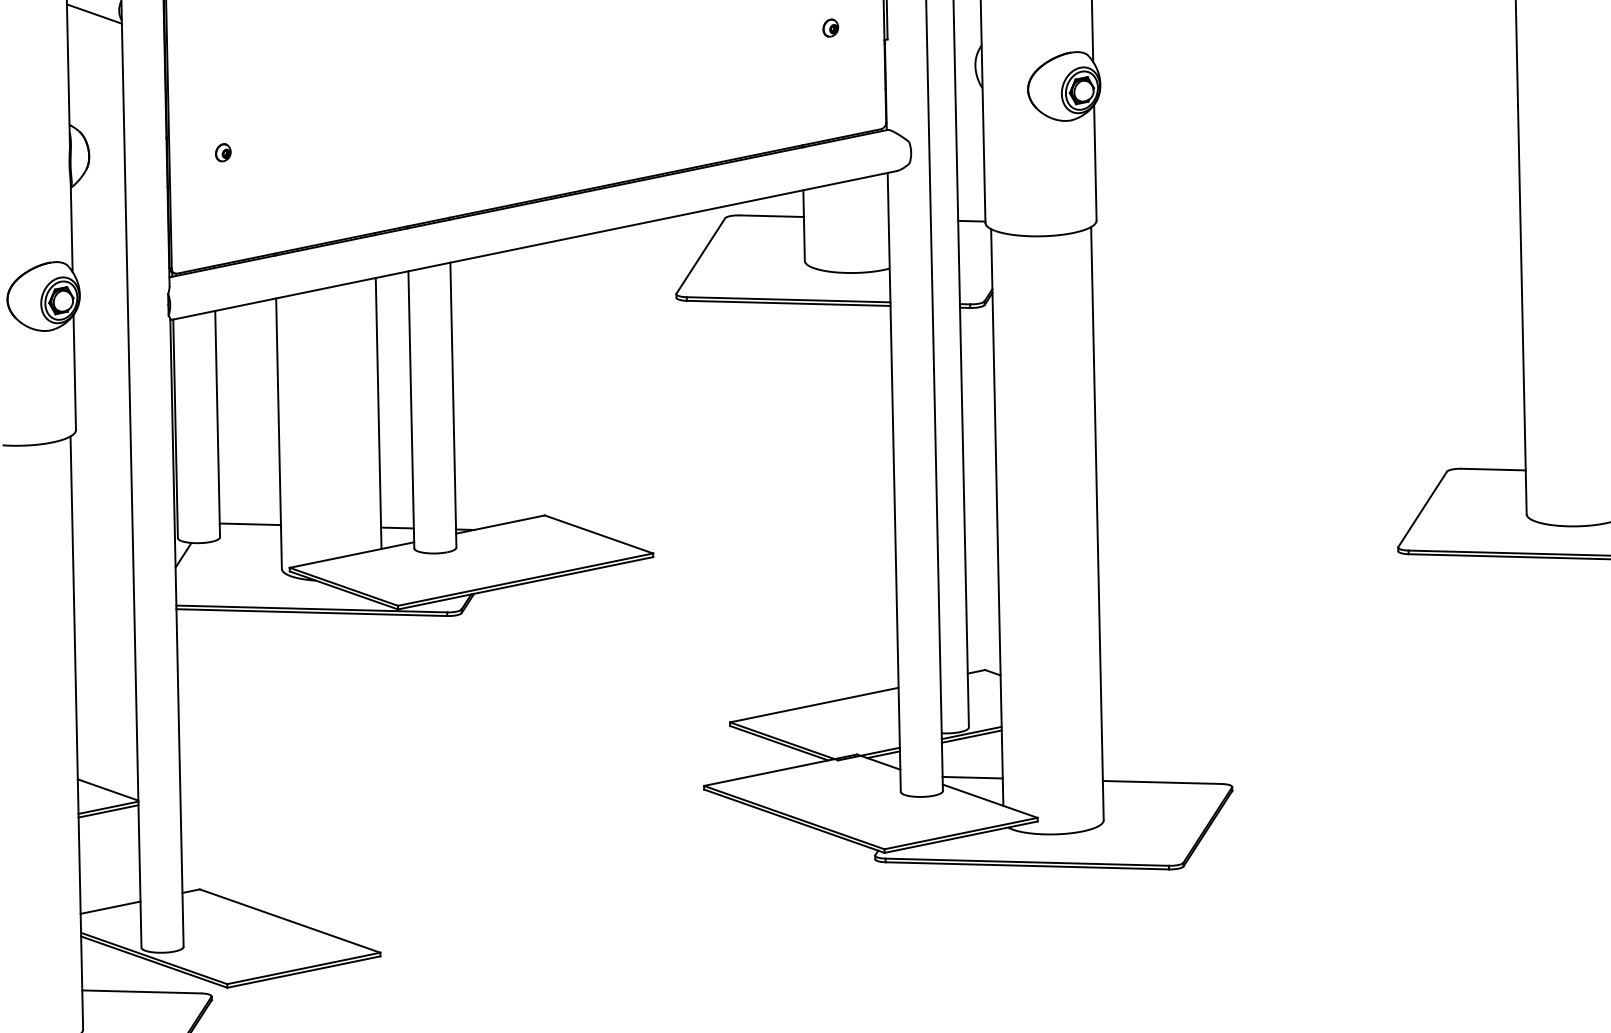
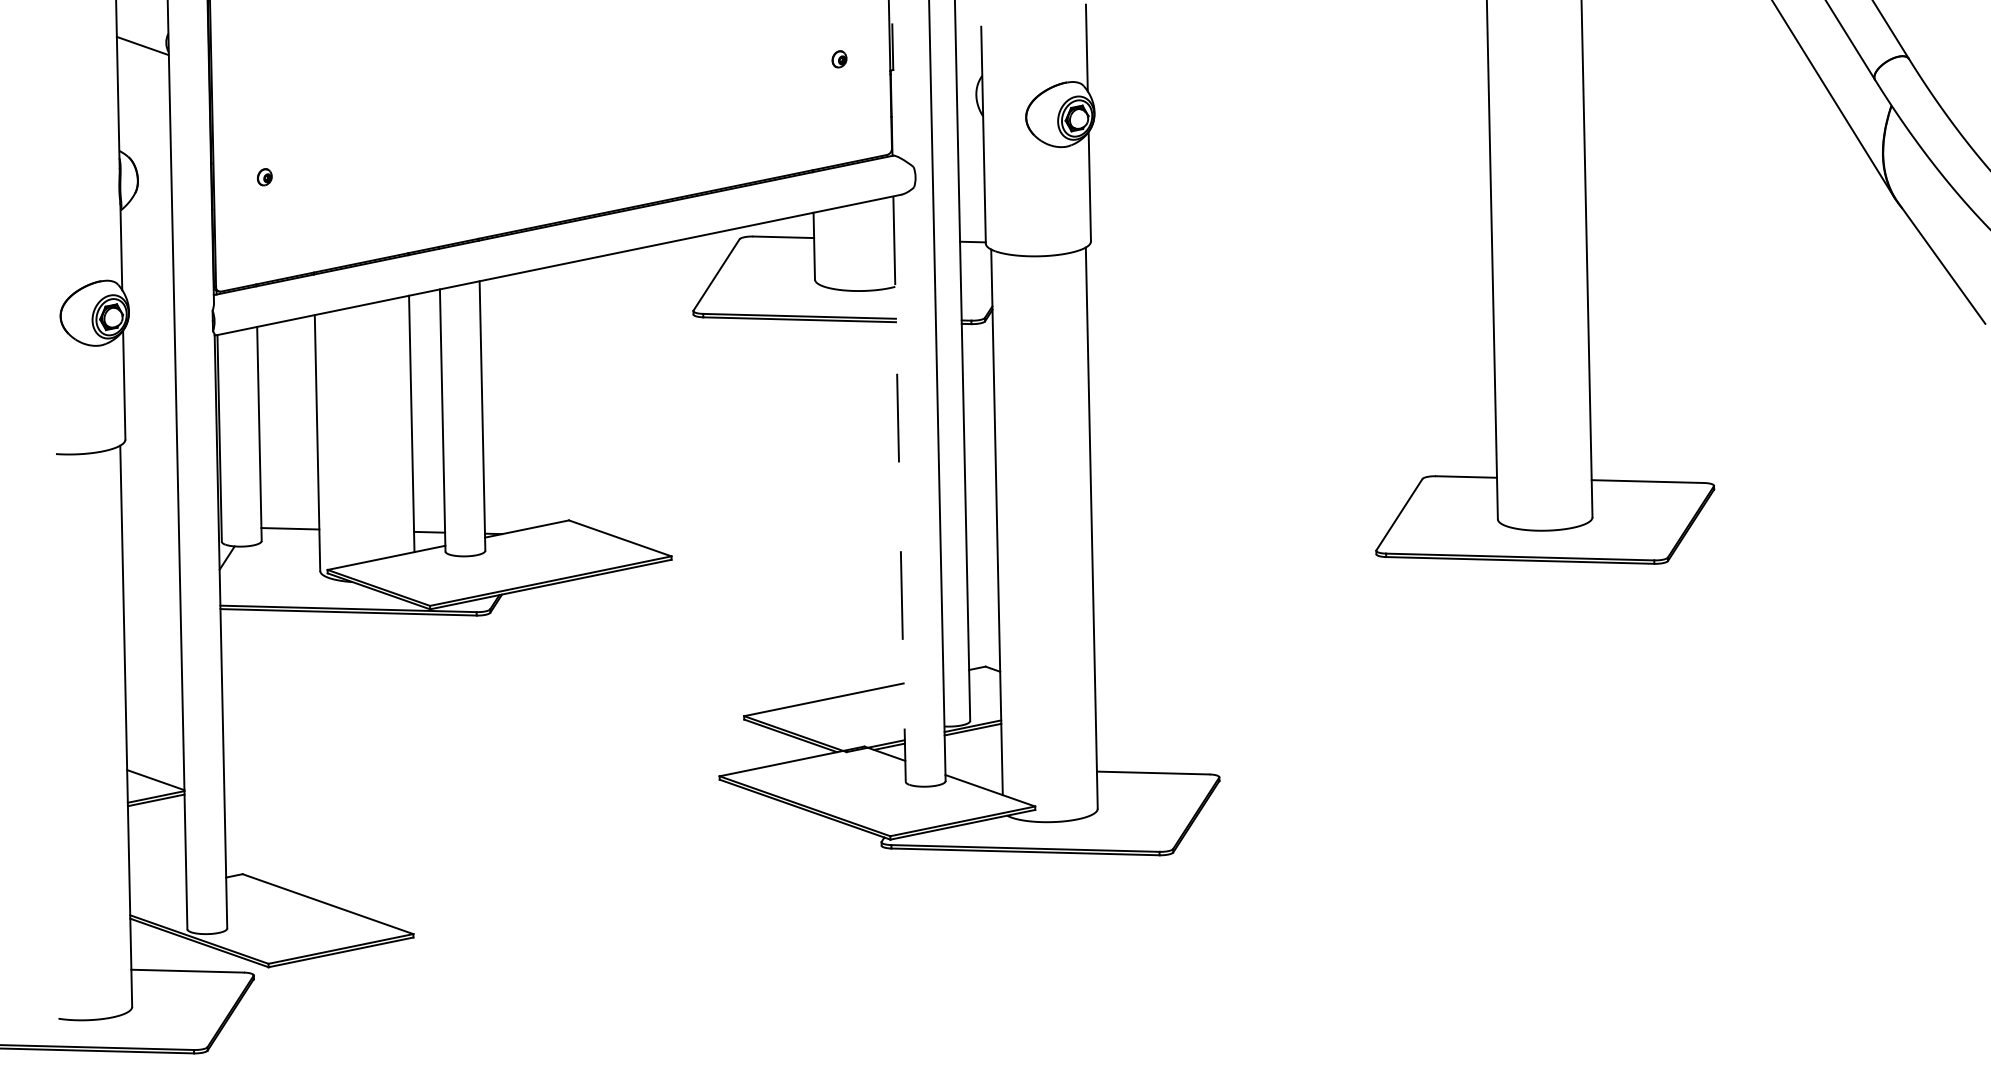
line: (894, 482) -> (899, 489), solid -> dashed
line: (972, 777) -> (973, 768), removed
line: (109, 907) -> (157, 891), removed

